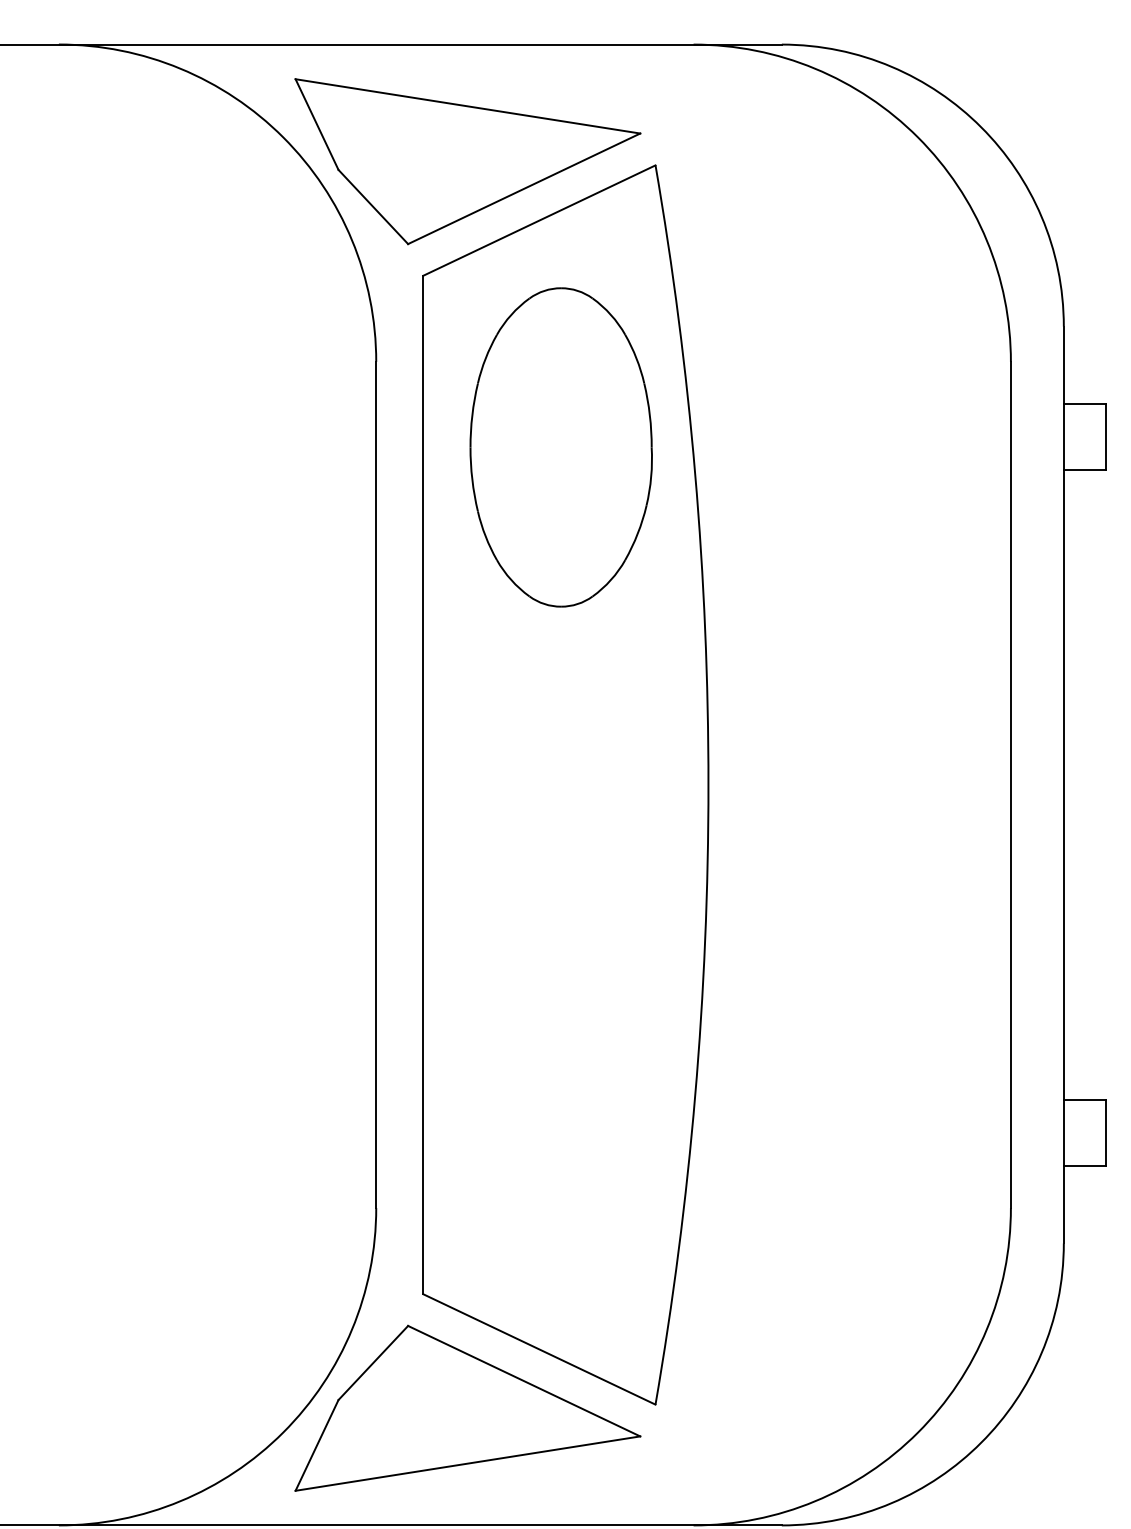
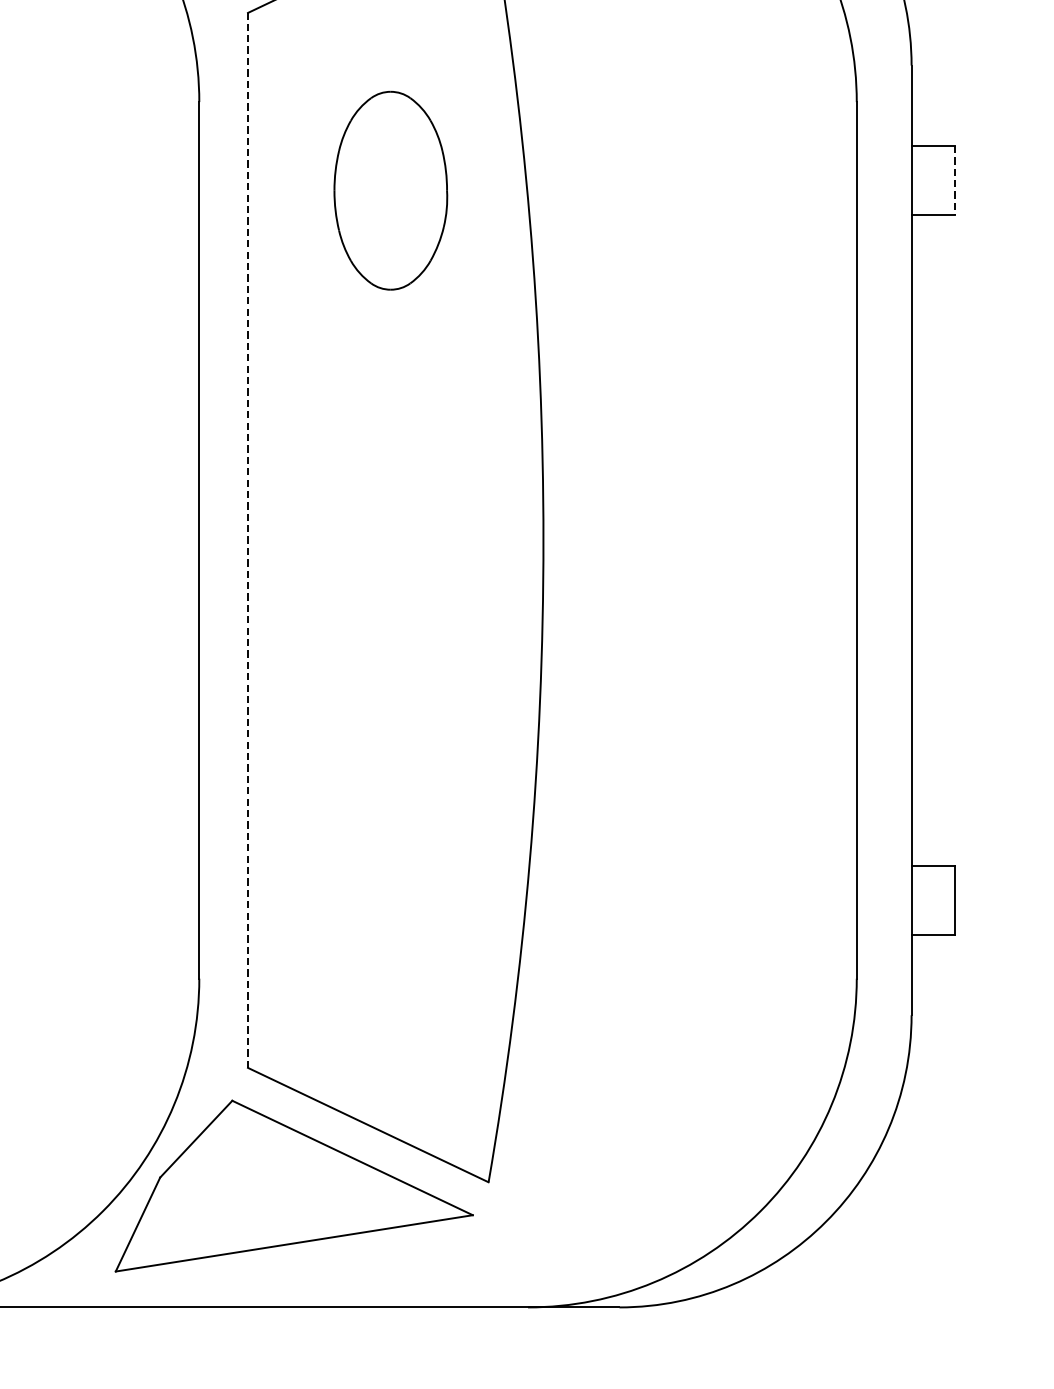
line: (1106, 437) -> (955, 180), solid -> dashed
part: (560, 447) -> (390, 190), size x0.6
line: (423, 784) -> (248, 539), solid -> dashed

